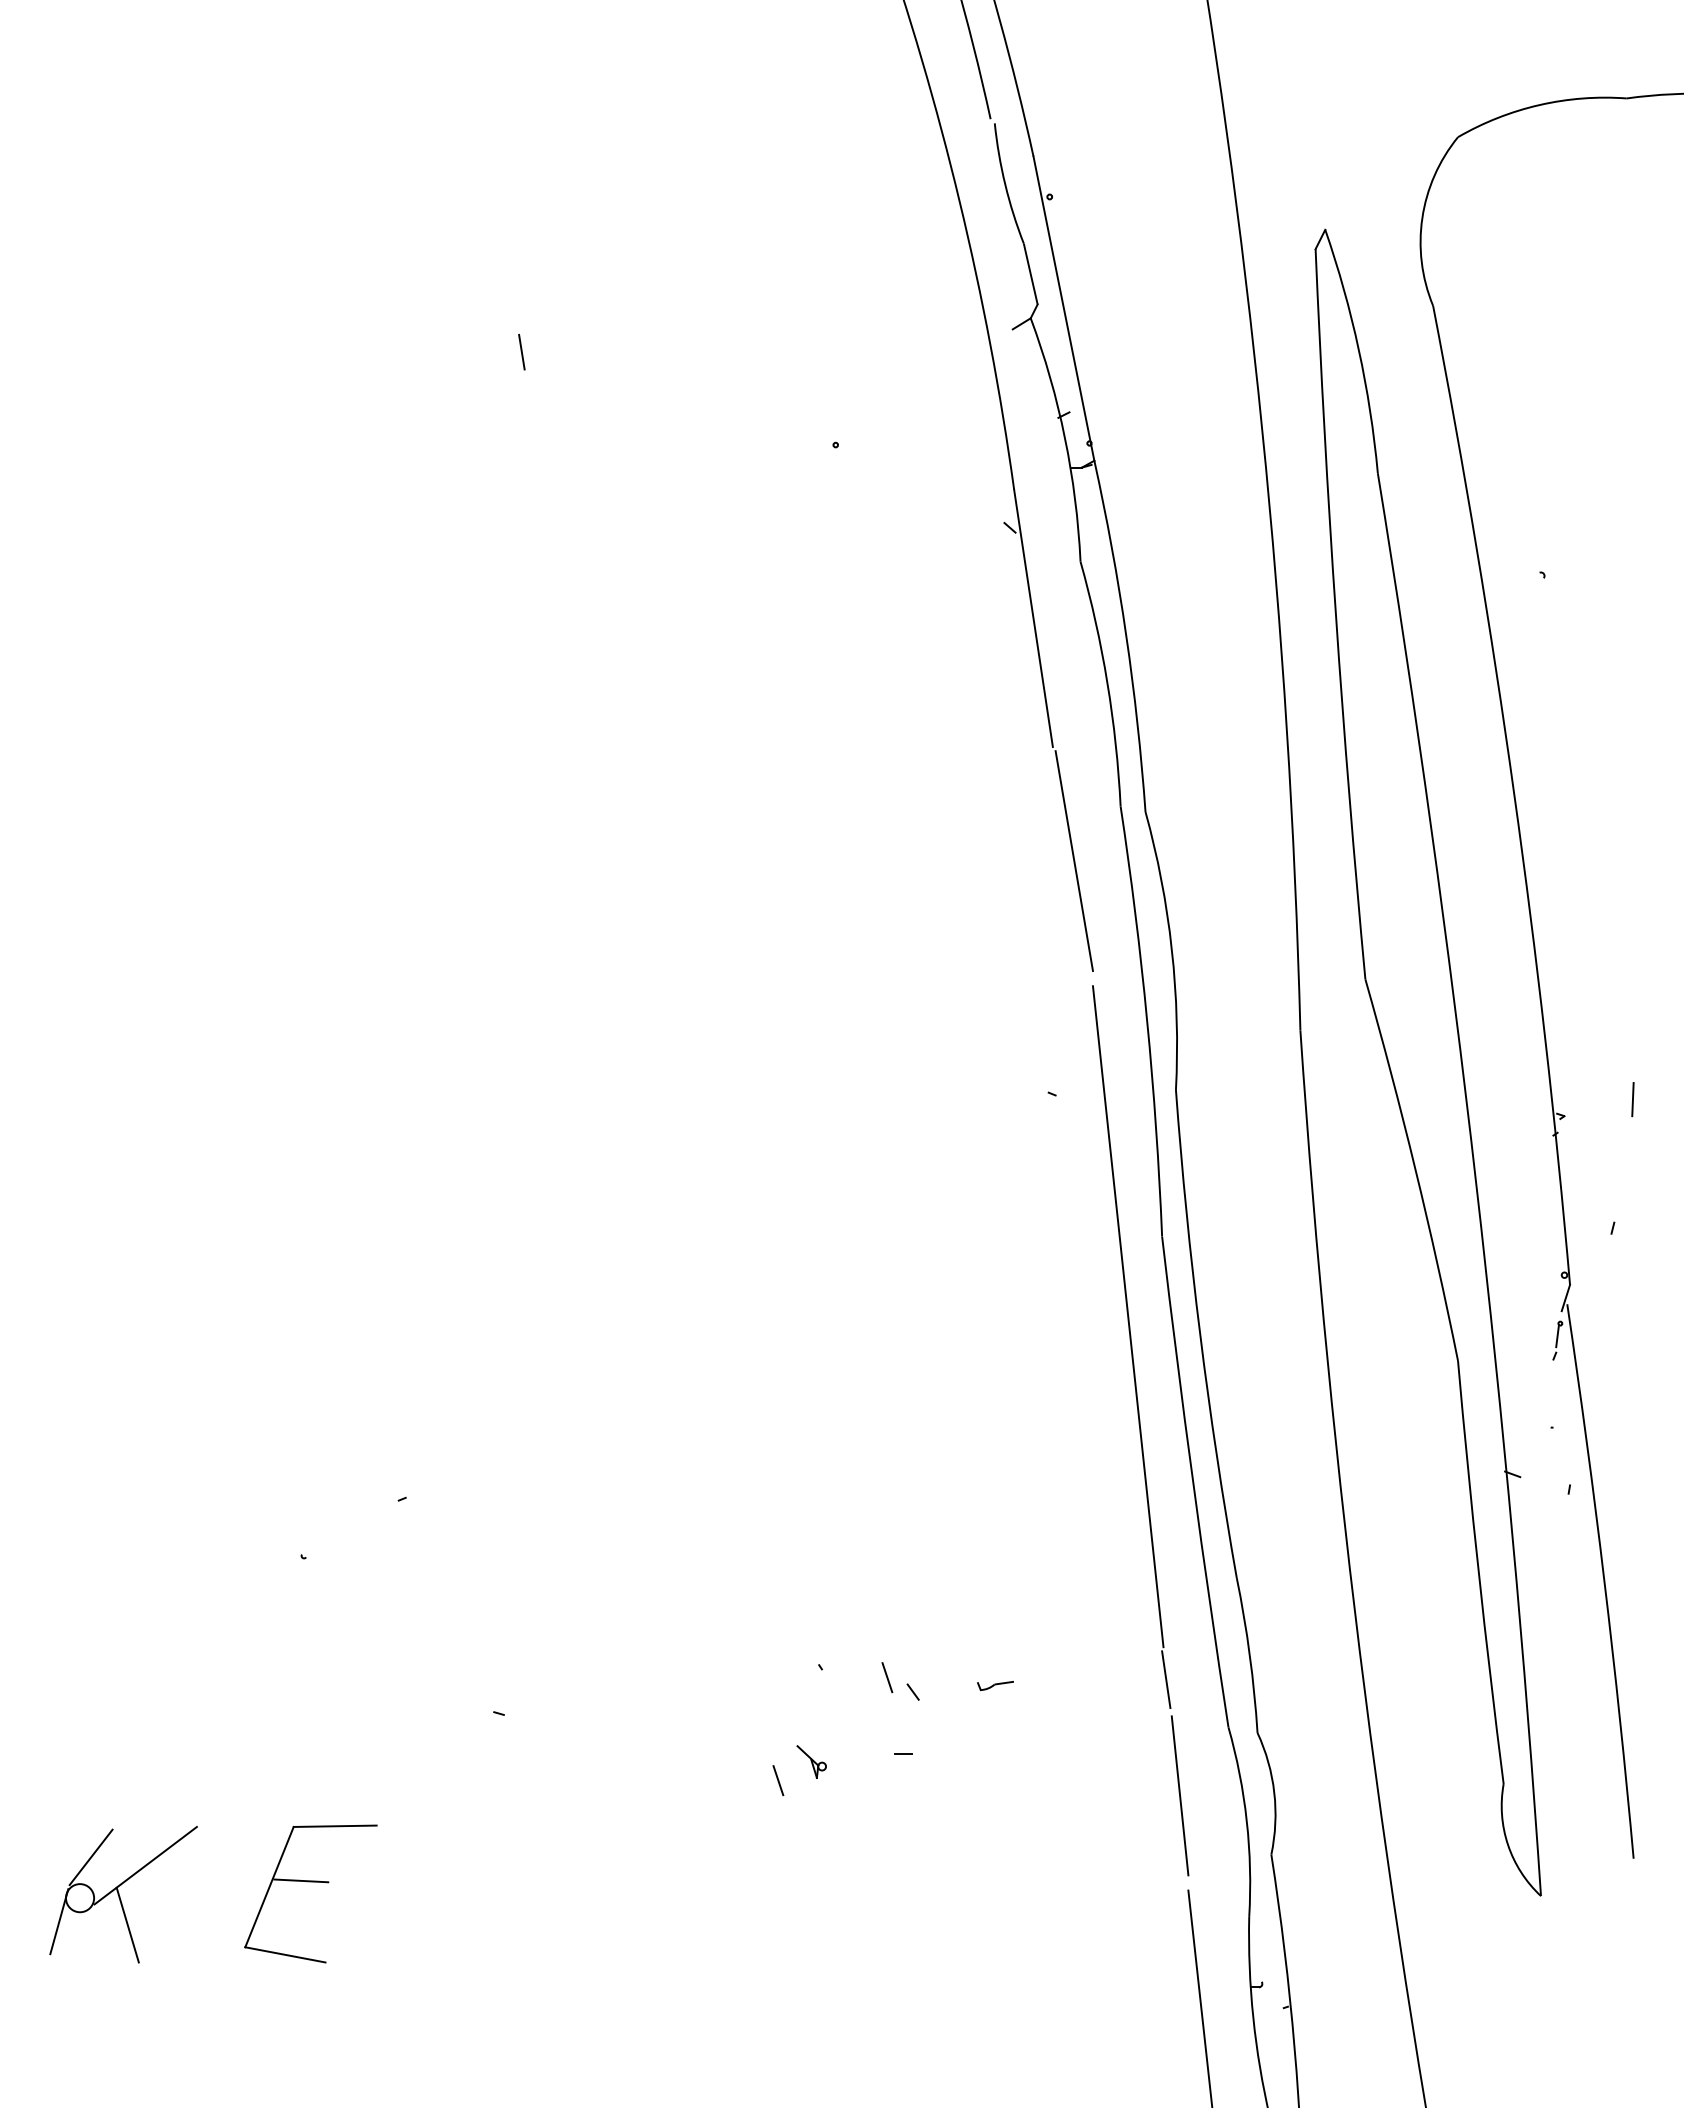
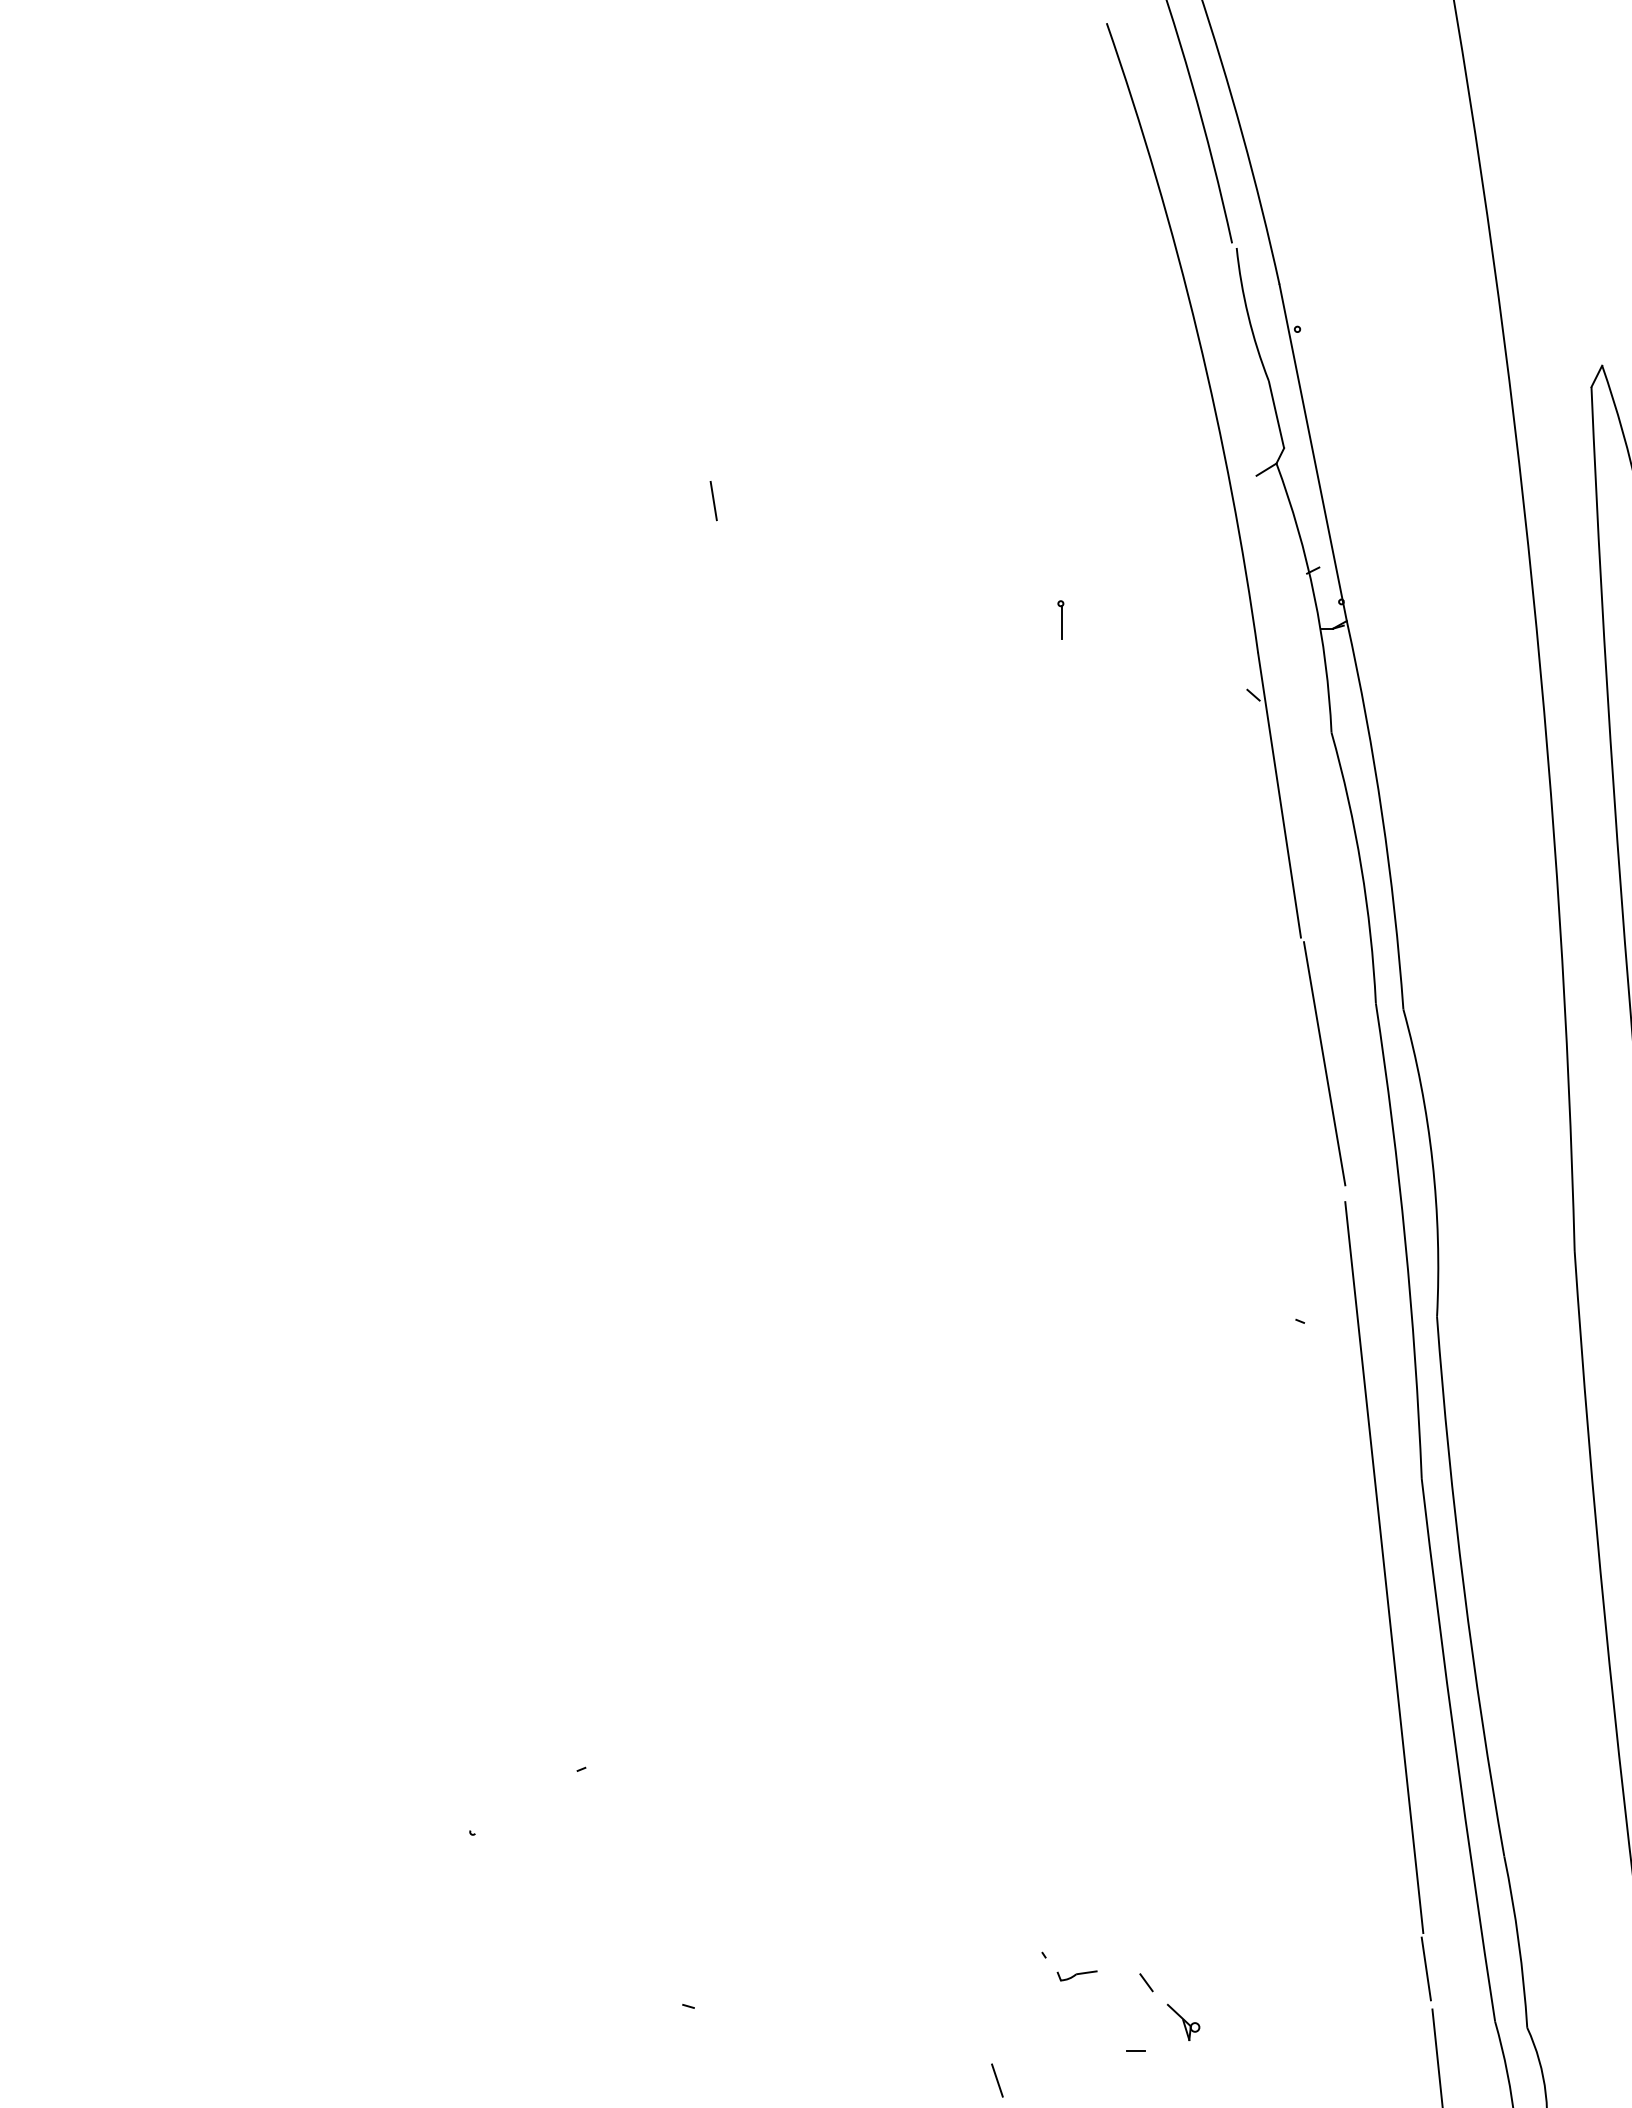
line: (837, 461) -> (1062, 621), added
line: (887, 1677) -> (1118, 1966), removed
part: (995, 1686) -> (1077, 1976), moved
part: (811, 1761) -> (1183, 2021), moved

